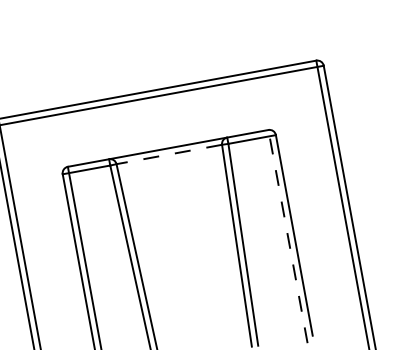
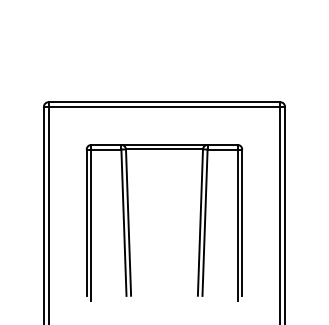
line: (169, 154) -> (164, 149), dashed -> solid
line: (287, 236) -> (237, 222), dashed -> solid

